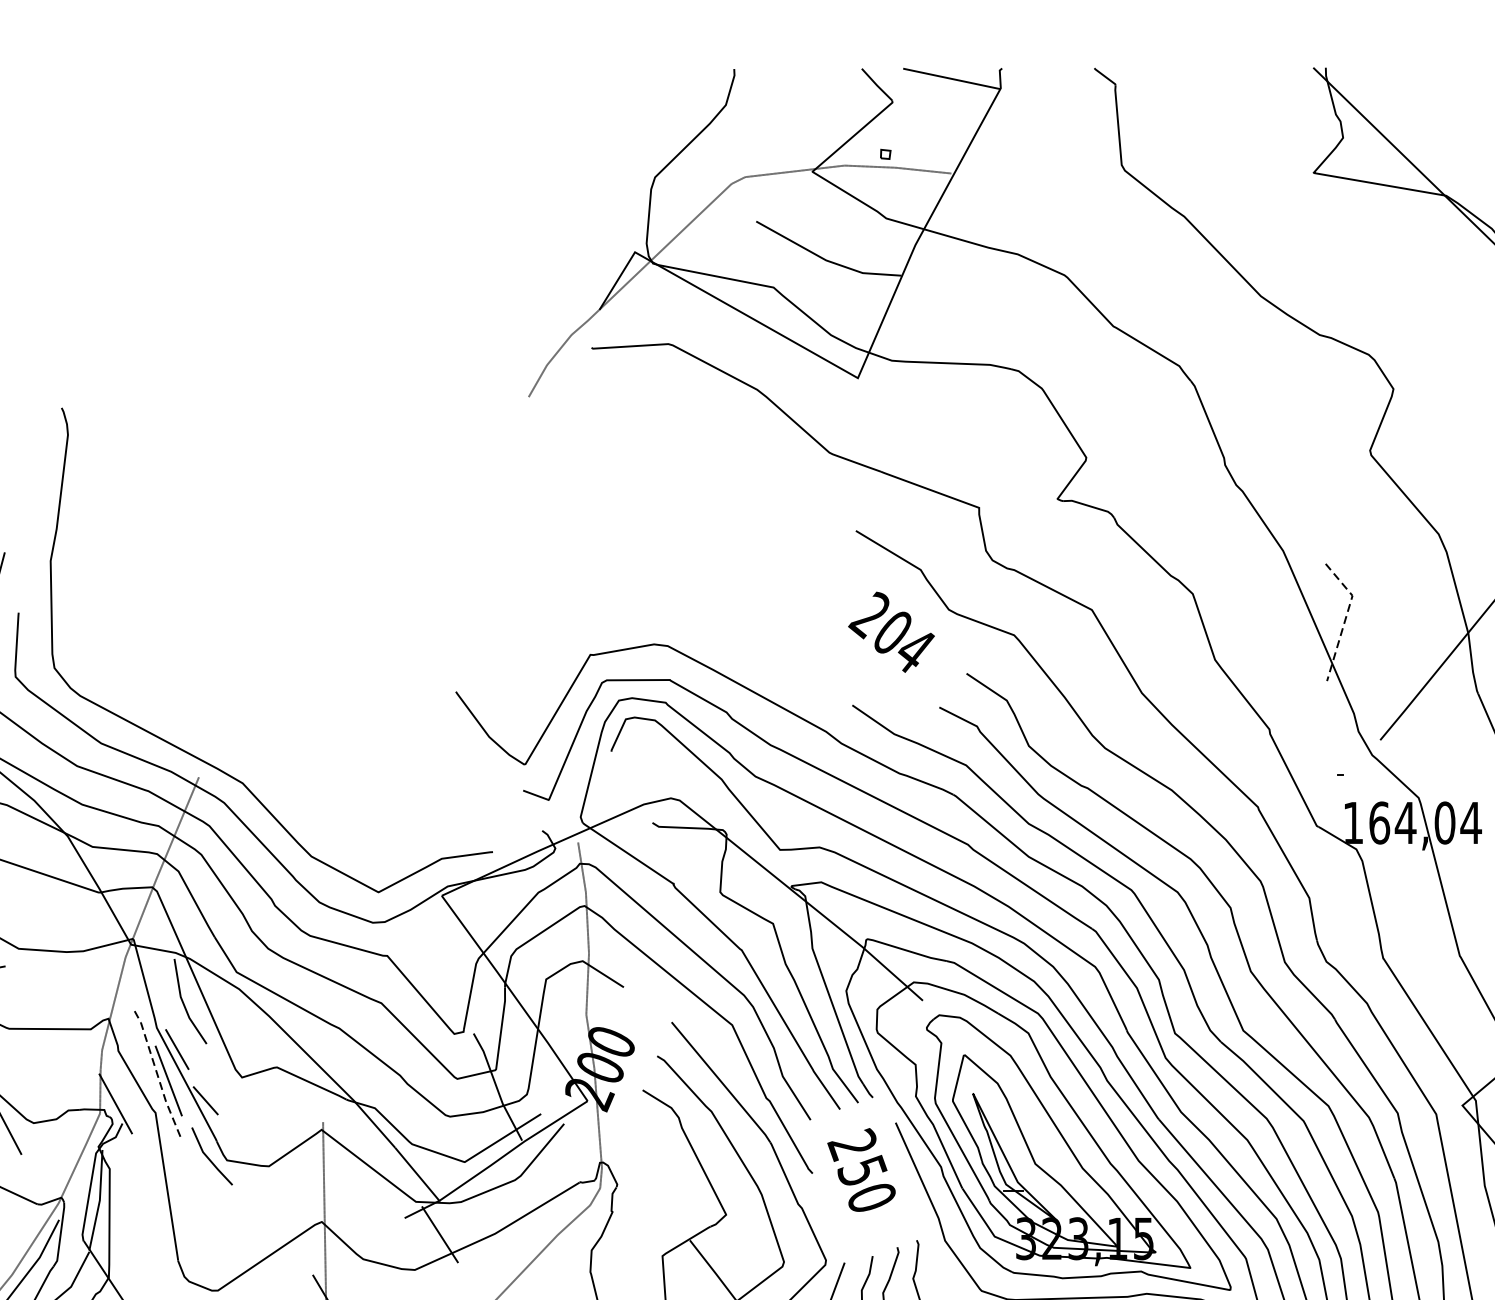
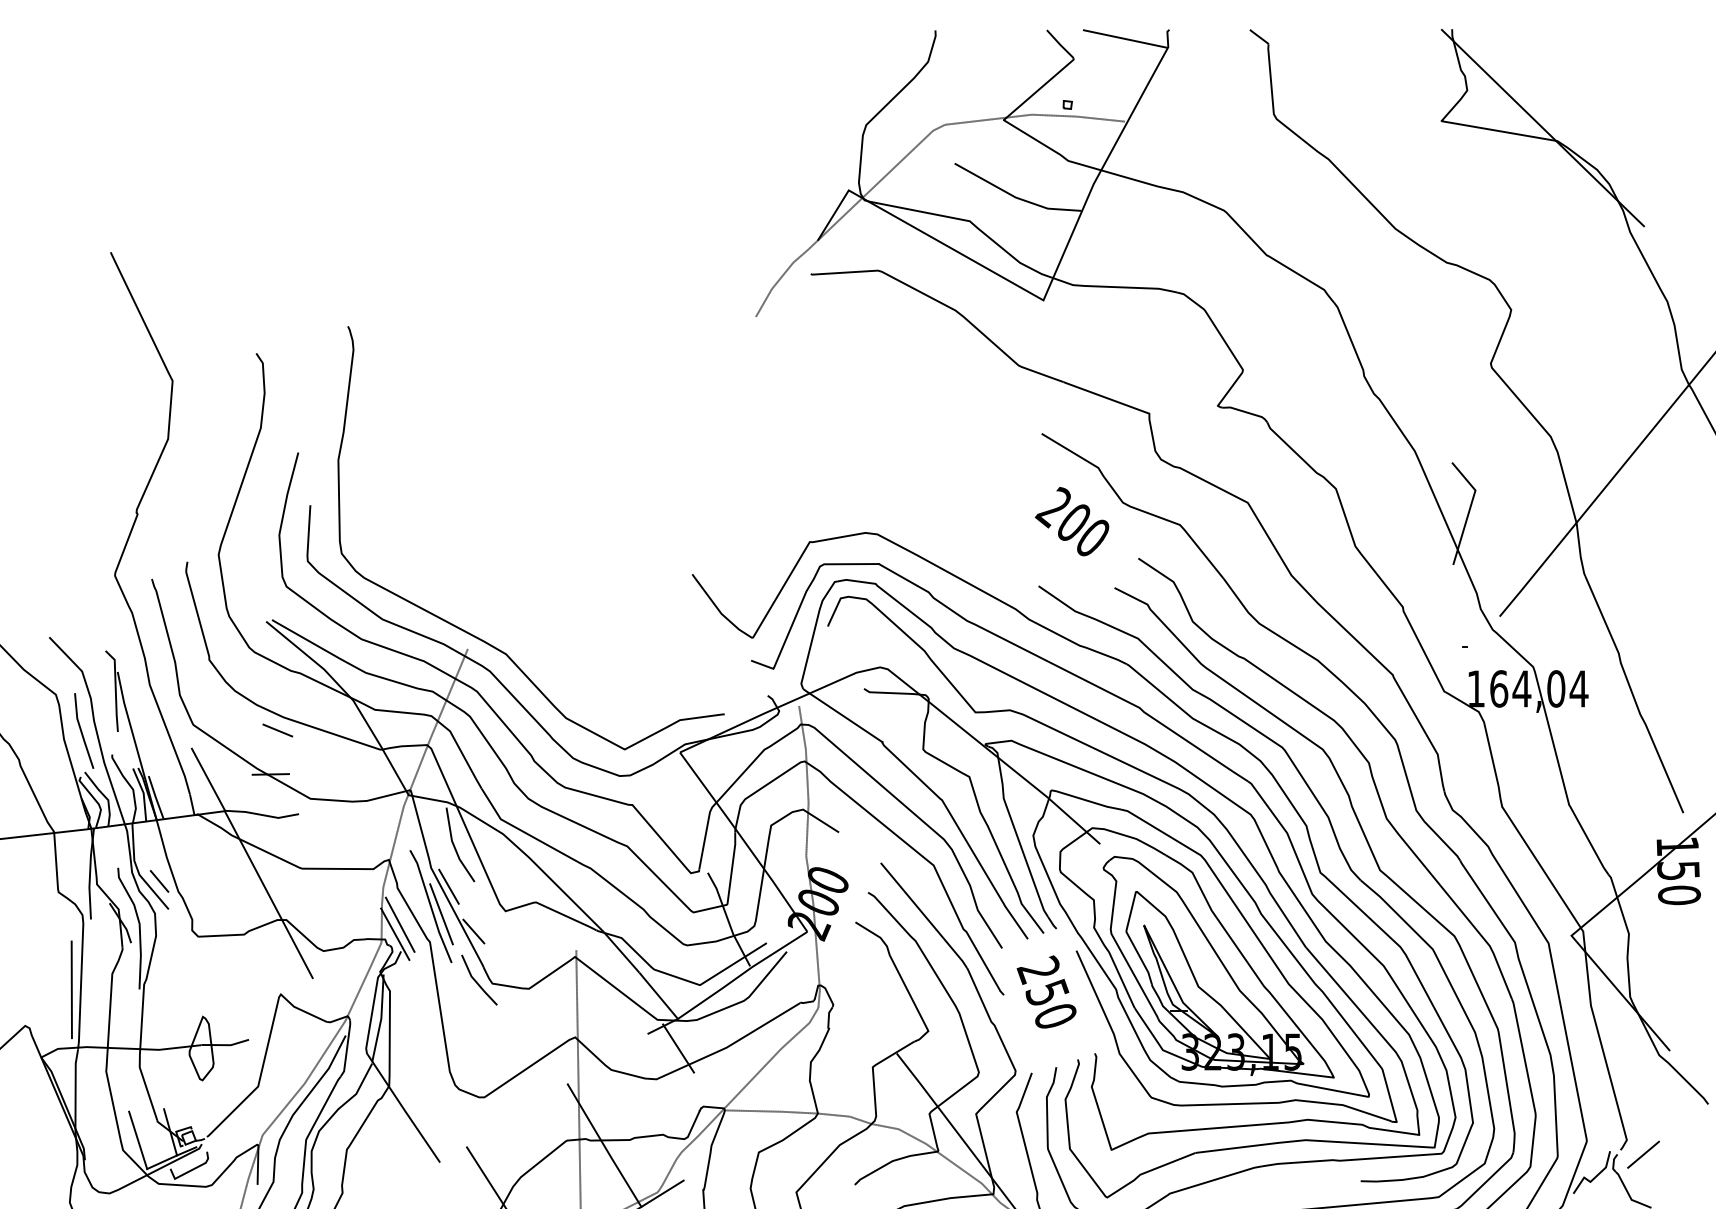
line: (1345, 617) -> (1469, 509), dashed -> solid
text: (915, 650) -> (1093, 538), 204 -> 200
line: (157, 1072) -> (431, 906), dashed -> solid
line: (120, 1092) -> (399, 924), added

